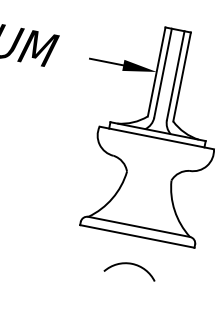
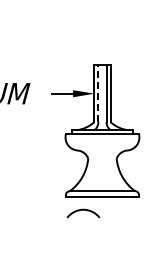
line: (163, 72) -> (98, 93), solid -> dashed
arc: (131, 265) -> (83, 210), moved

